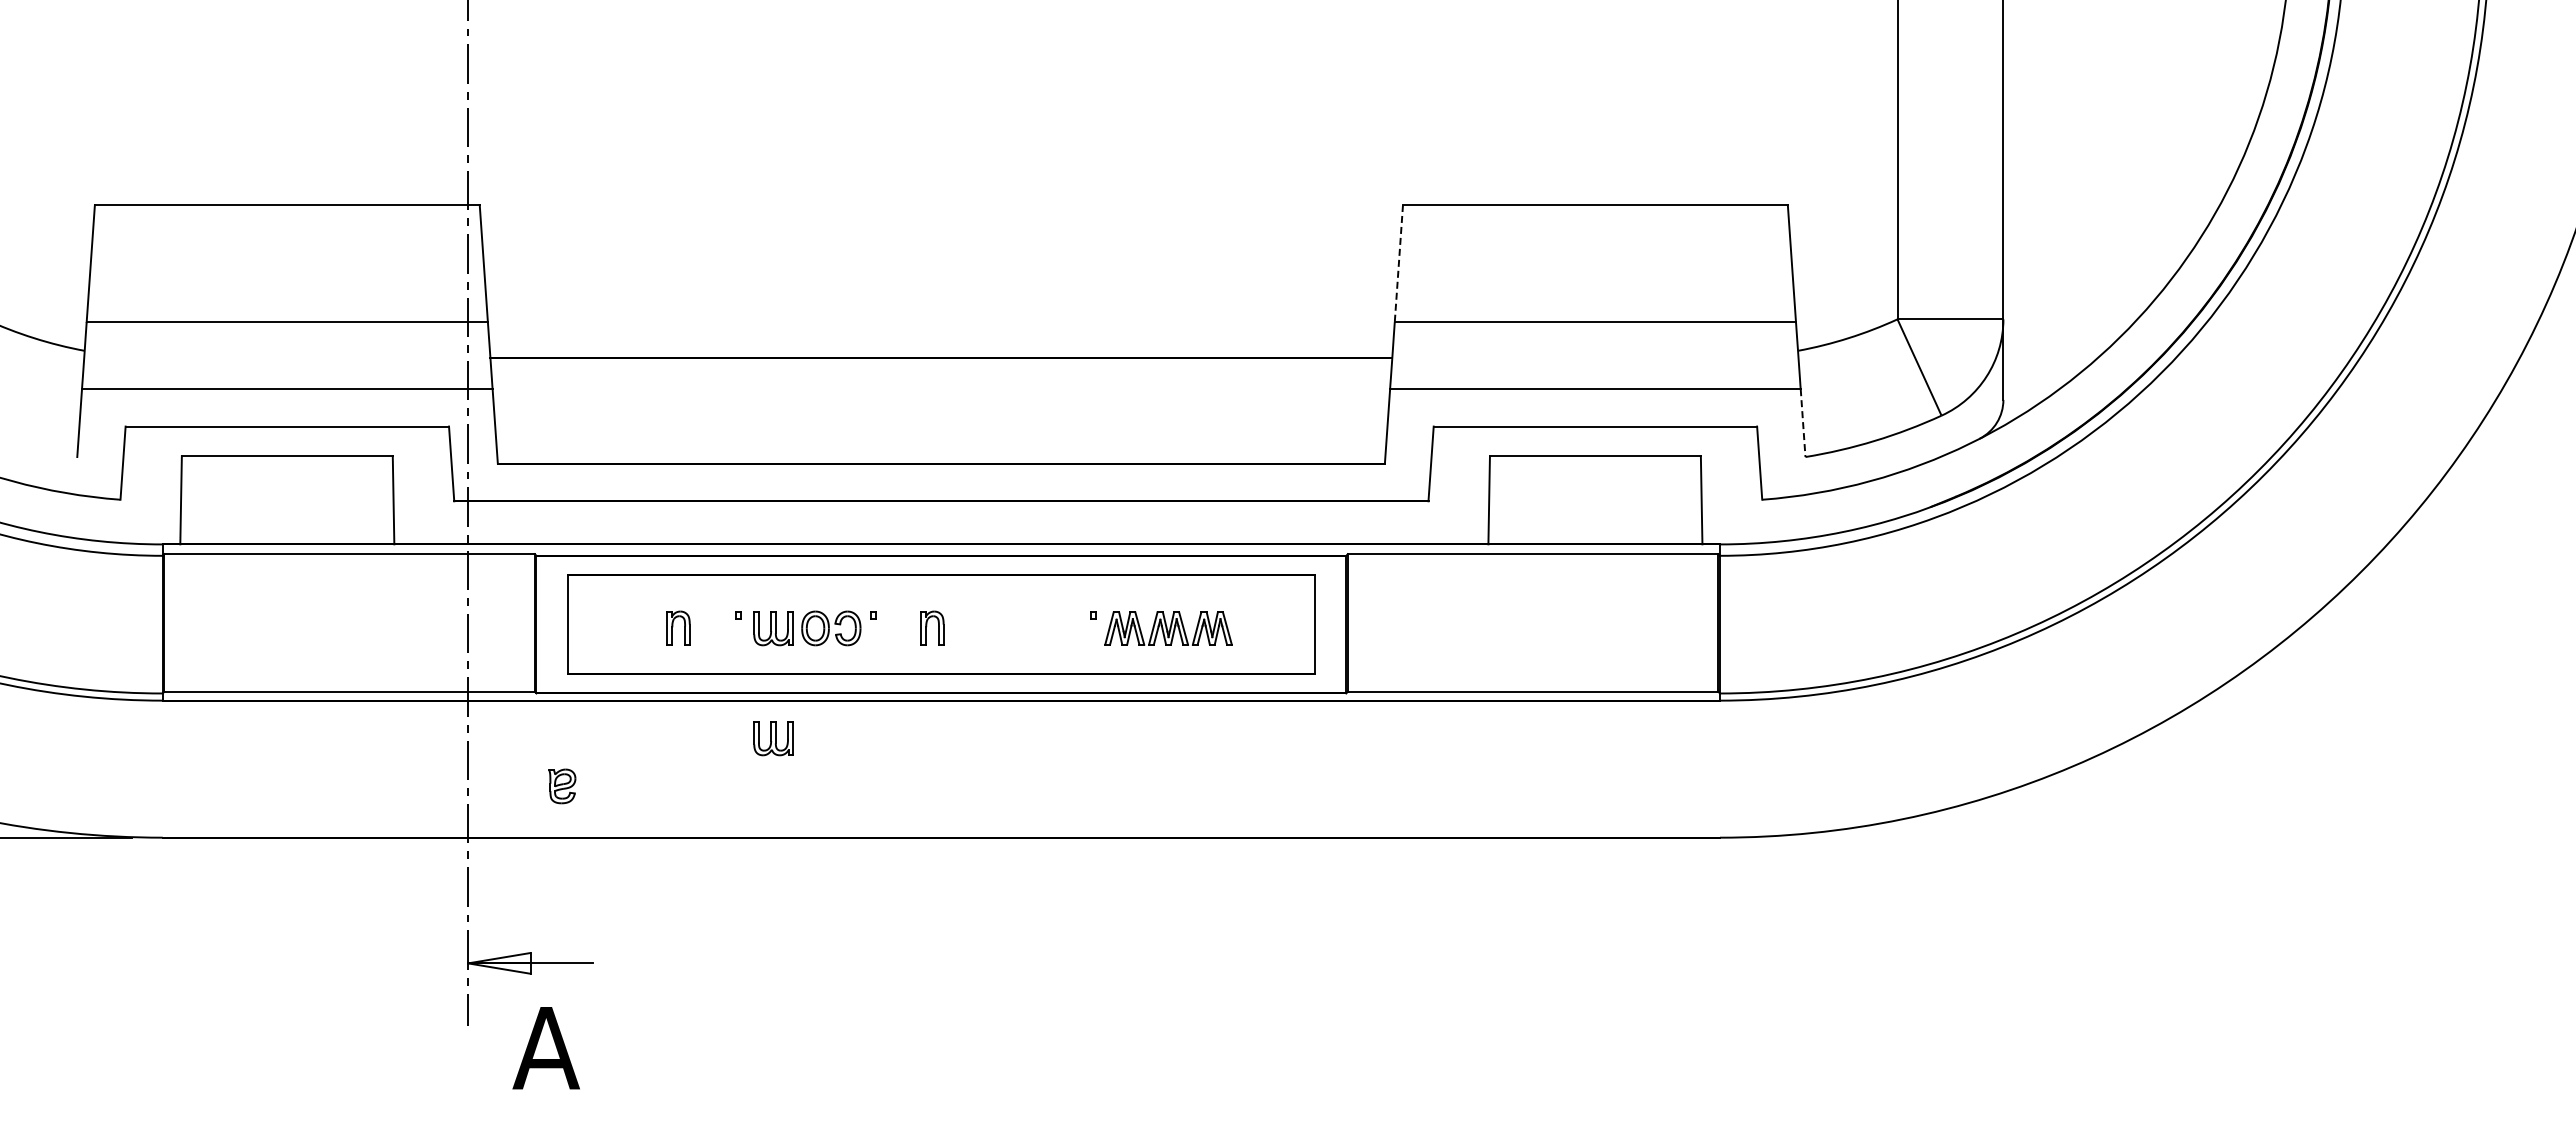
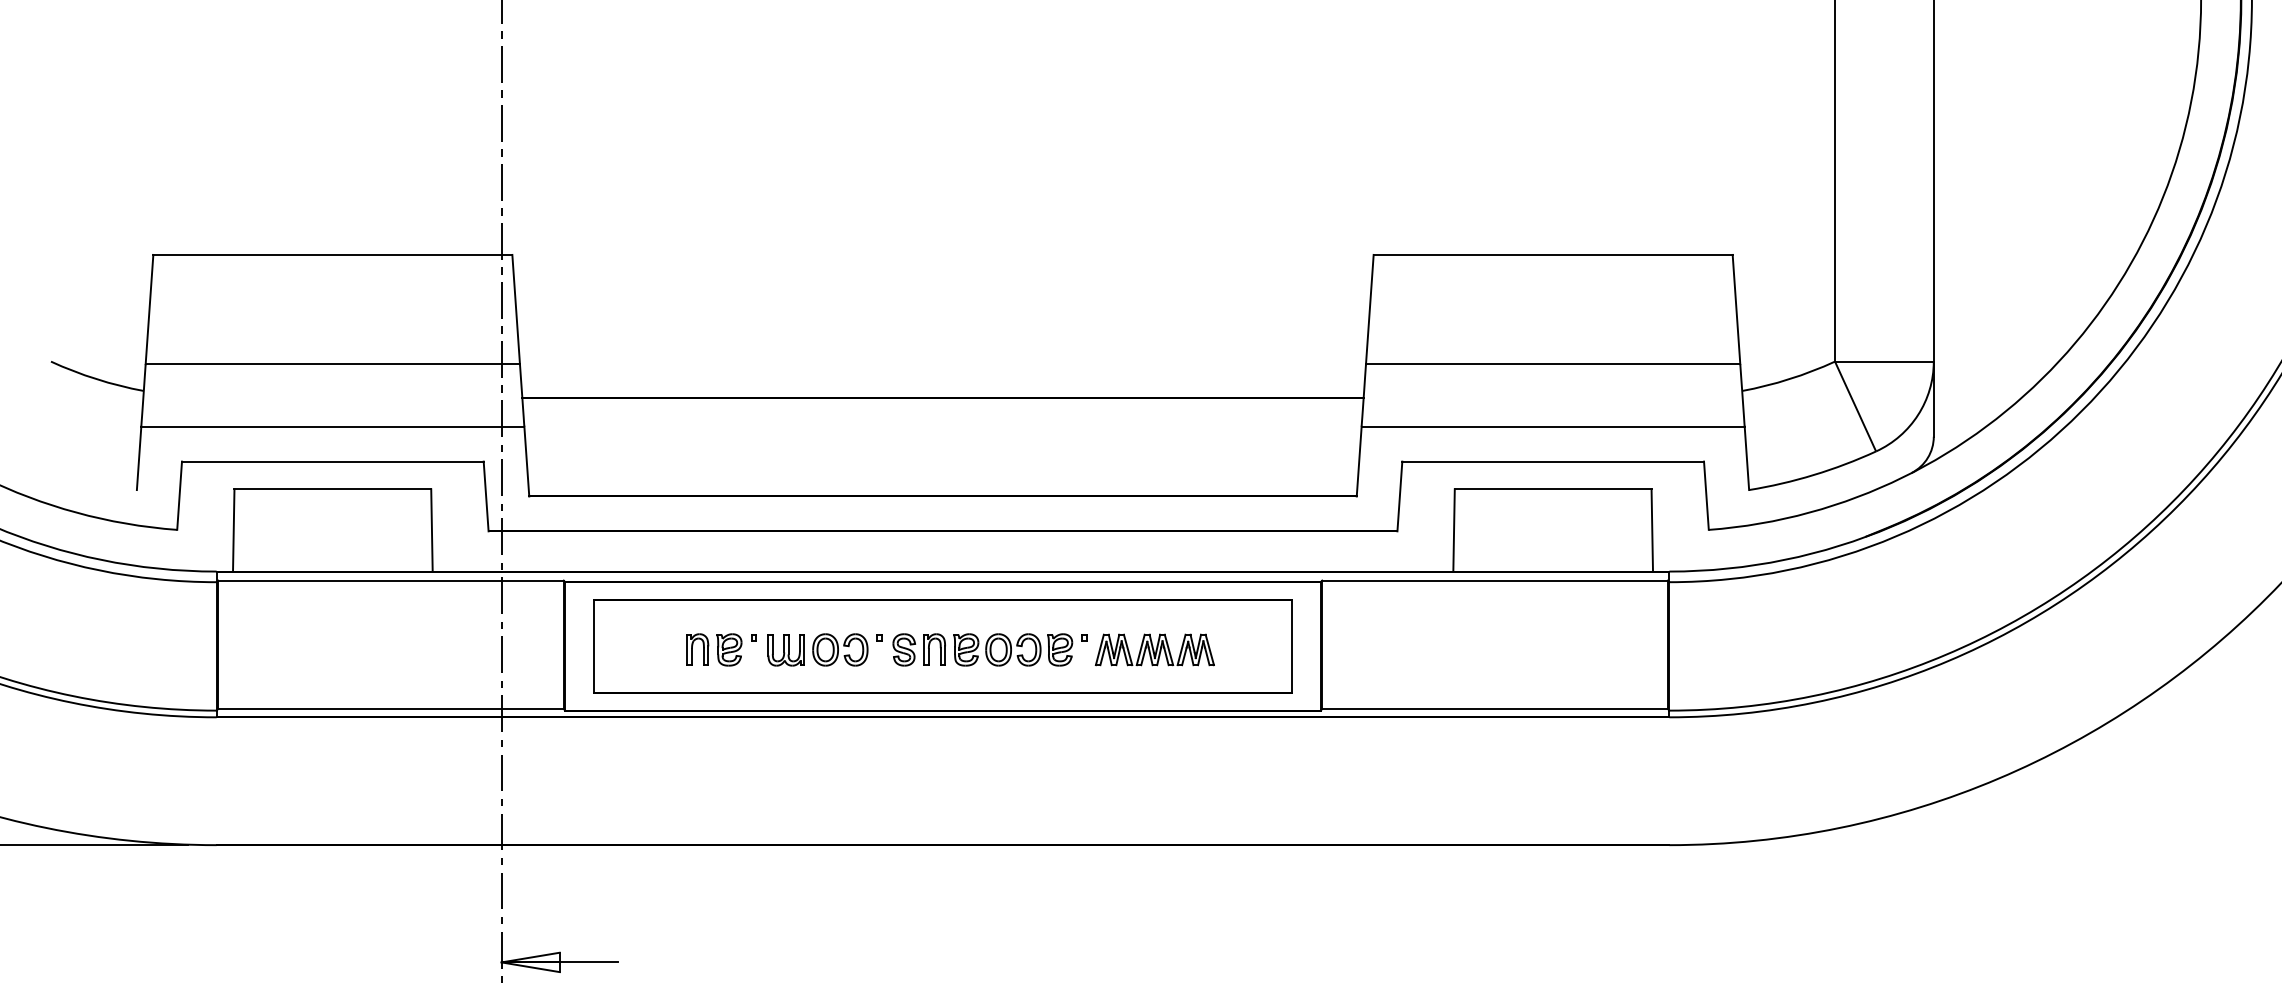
line: (1398, 263) -> (1369, 309), dashed -> solid
line: (1803, 423) -> (1747, 458), dashed -> solid
part: (899, 628) -> (903, 650), added
part: (1016, 628) -> (1013, 650), added
part: (773, 738) -> (786, 752), removed
part: (562, 786) -> (729, 650), moved

